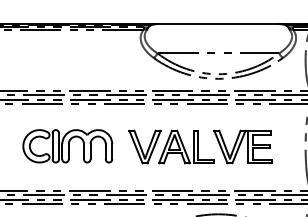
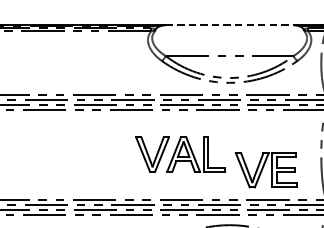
line: (218, 24) -> (229, 25), solid -> dashed
part: (67, 146) -> (71, 153), removed
part: (242, 146) -> (265, 169), moved

